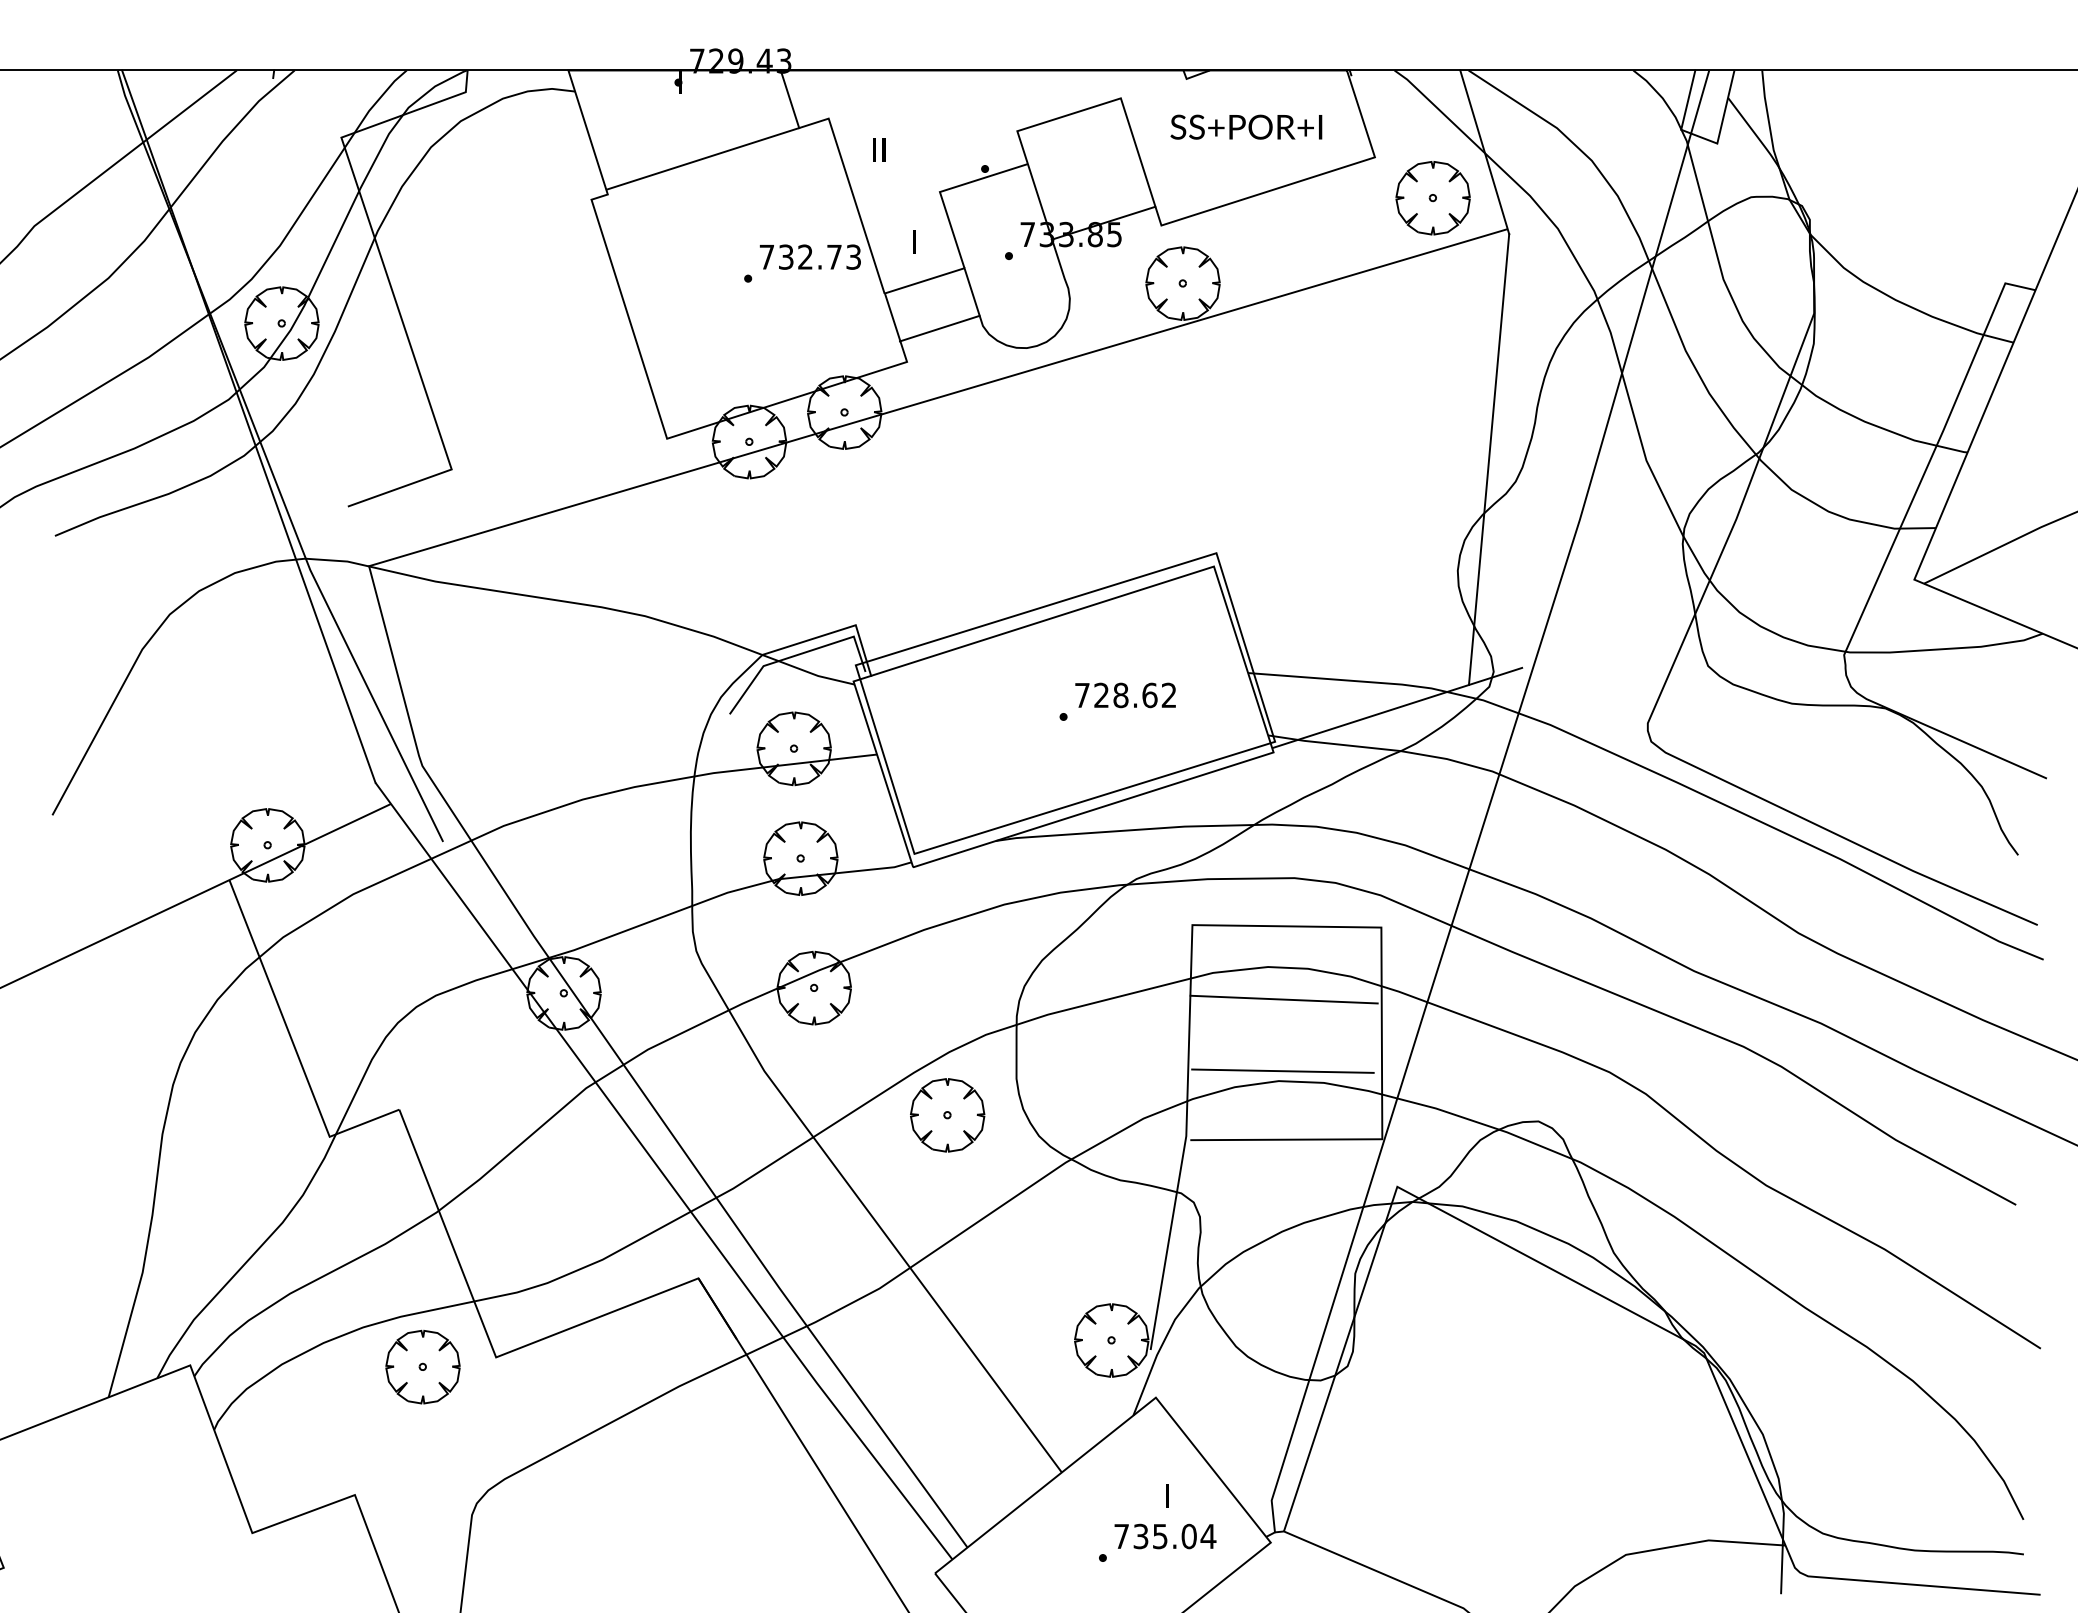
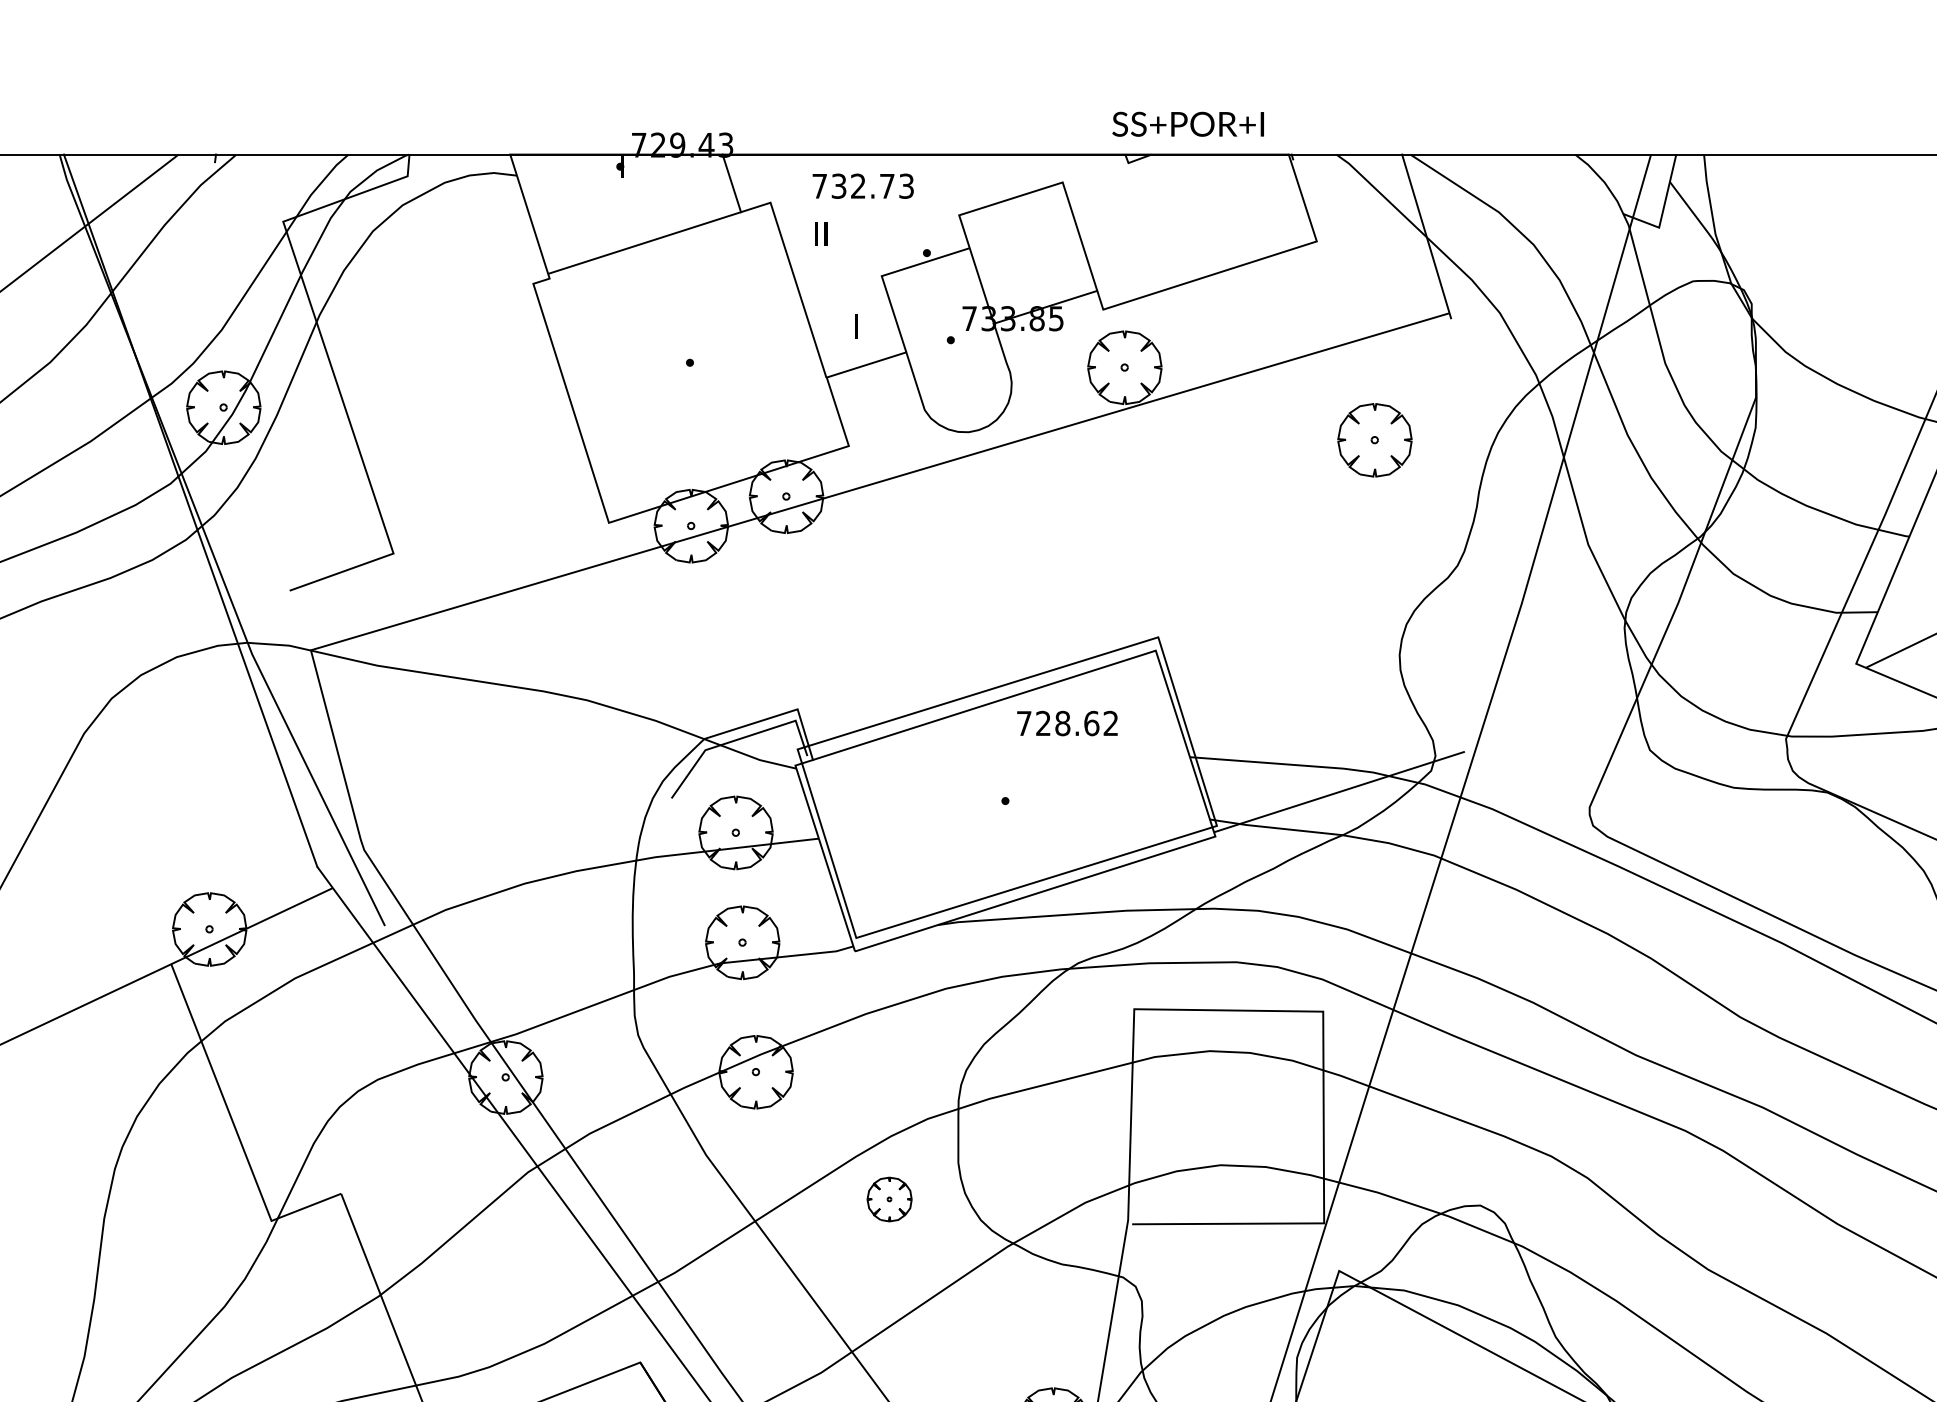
line: (1688, 99) -> (1630, 183), removed
text: (1246, 126) -> (1188, 123), moved
part: (1432, 198) -> (1374, 440), moved
text: (809, 256) -> (862, 185), moved
line: (939, 328) -> (881, 412), removed
line: (1488, 459) -> (1430, 543), removed
text: (1125, 695) -> (1067, 723), moved
line: (1283, 999) -> (1225, 1083), removed
line: (1282, 1070) -> (1224, 1154), removed
part: (947, 1115) -> (889, 1199), size x0.6

